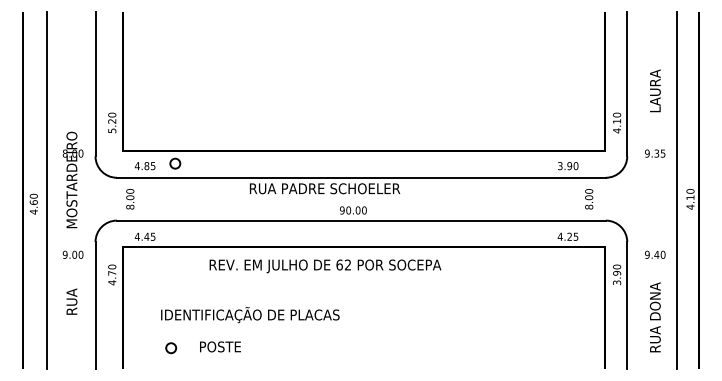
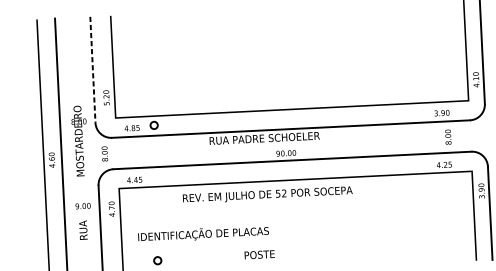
line: (95, 84) -> (92, 70), solid -> dashed
text: (130, 199) -> (105, 154), moved
text: (589, 199) -> (448, 137), moved
text: (72, 254) -> (82, 205), moved
text: (339, 264) -> (278, 193), 62 -> 52
text: (250, 315) -> (203, 234), moved
text: (220, 346) -> (259, 254), moved

